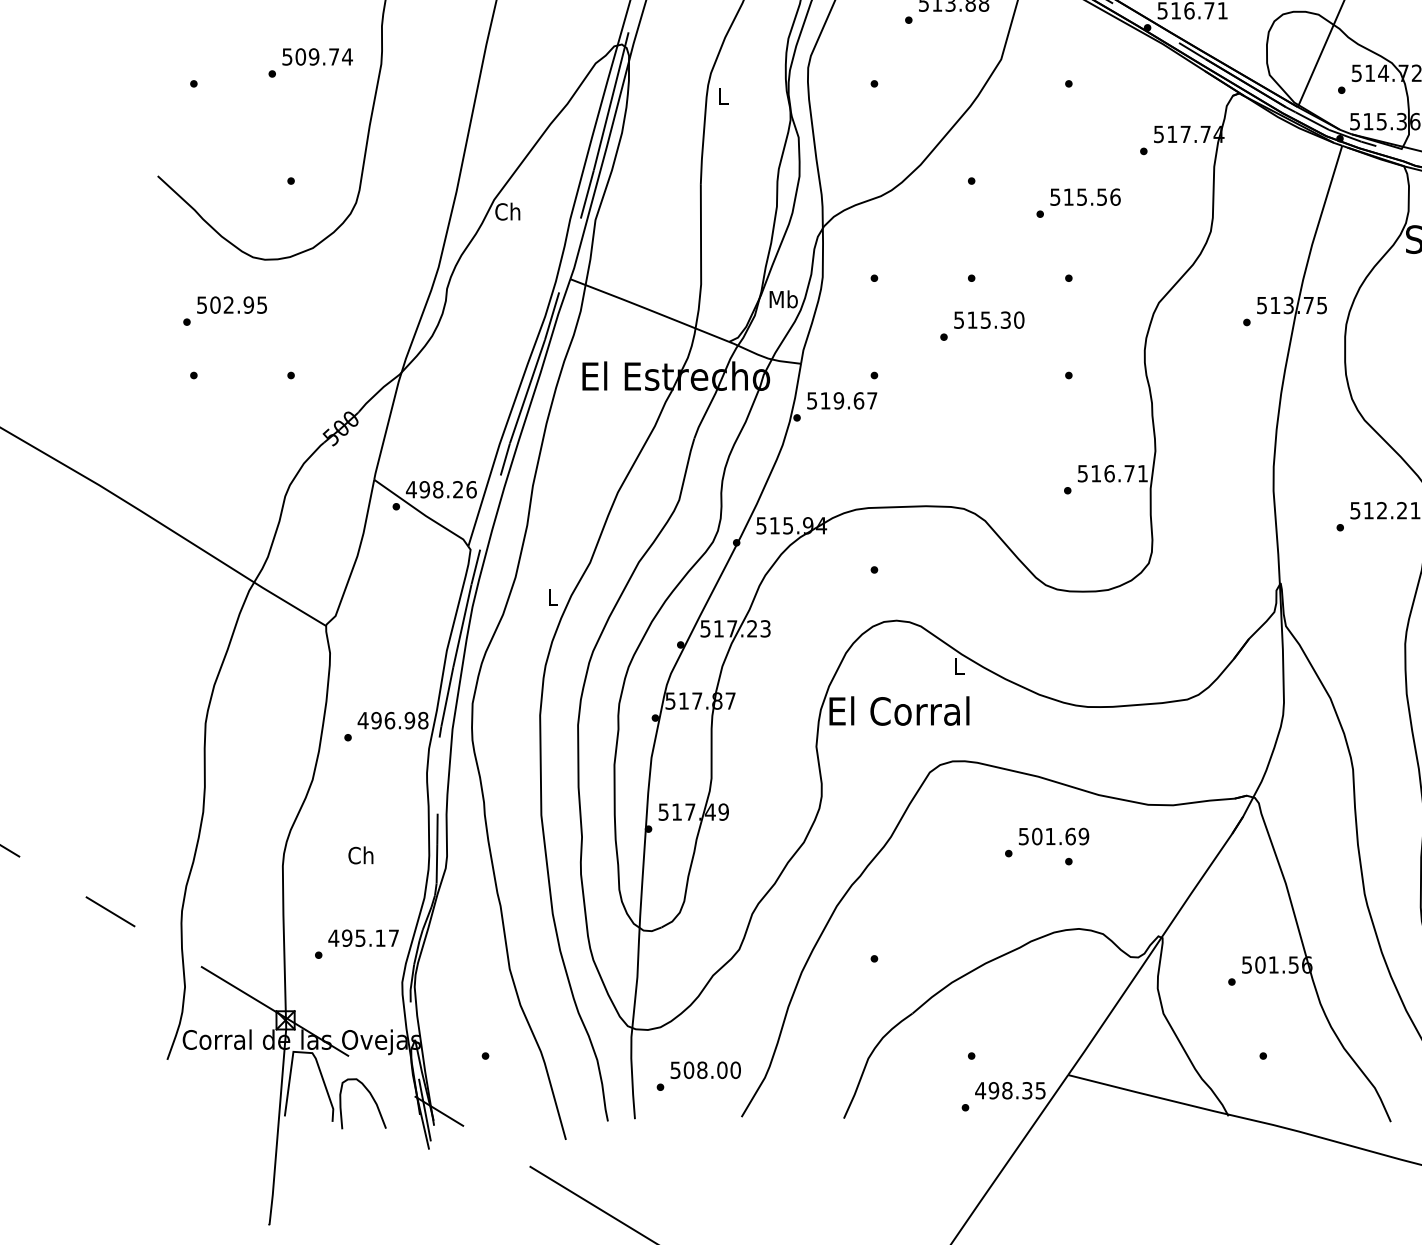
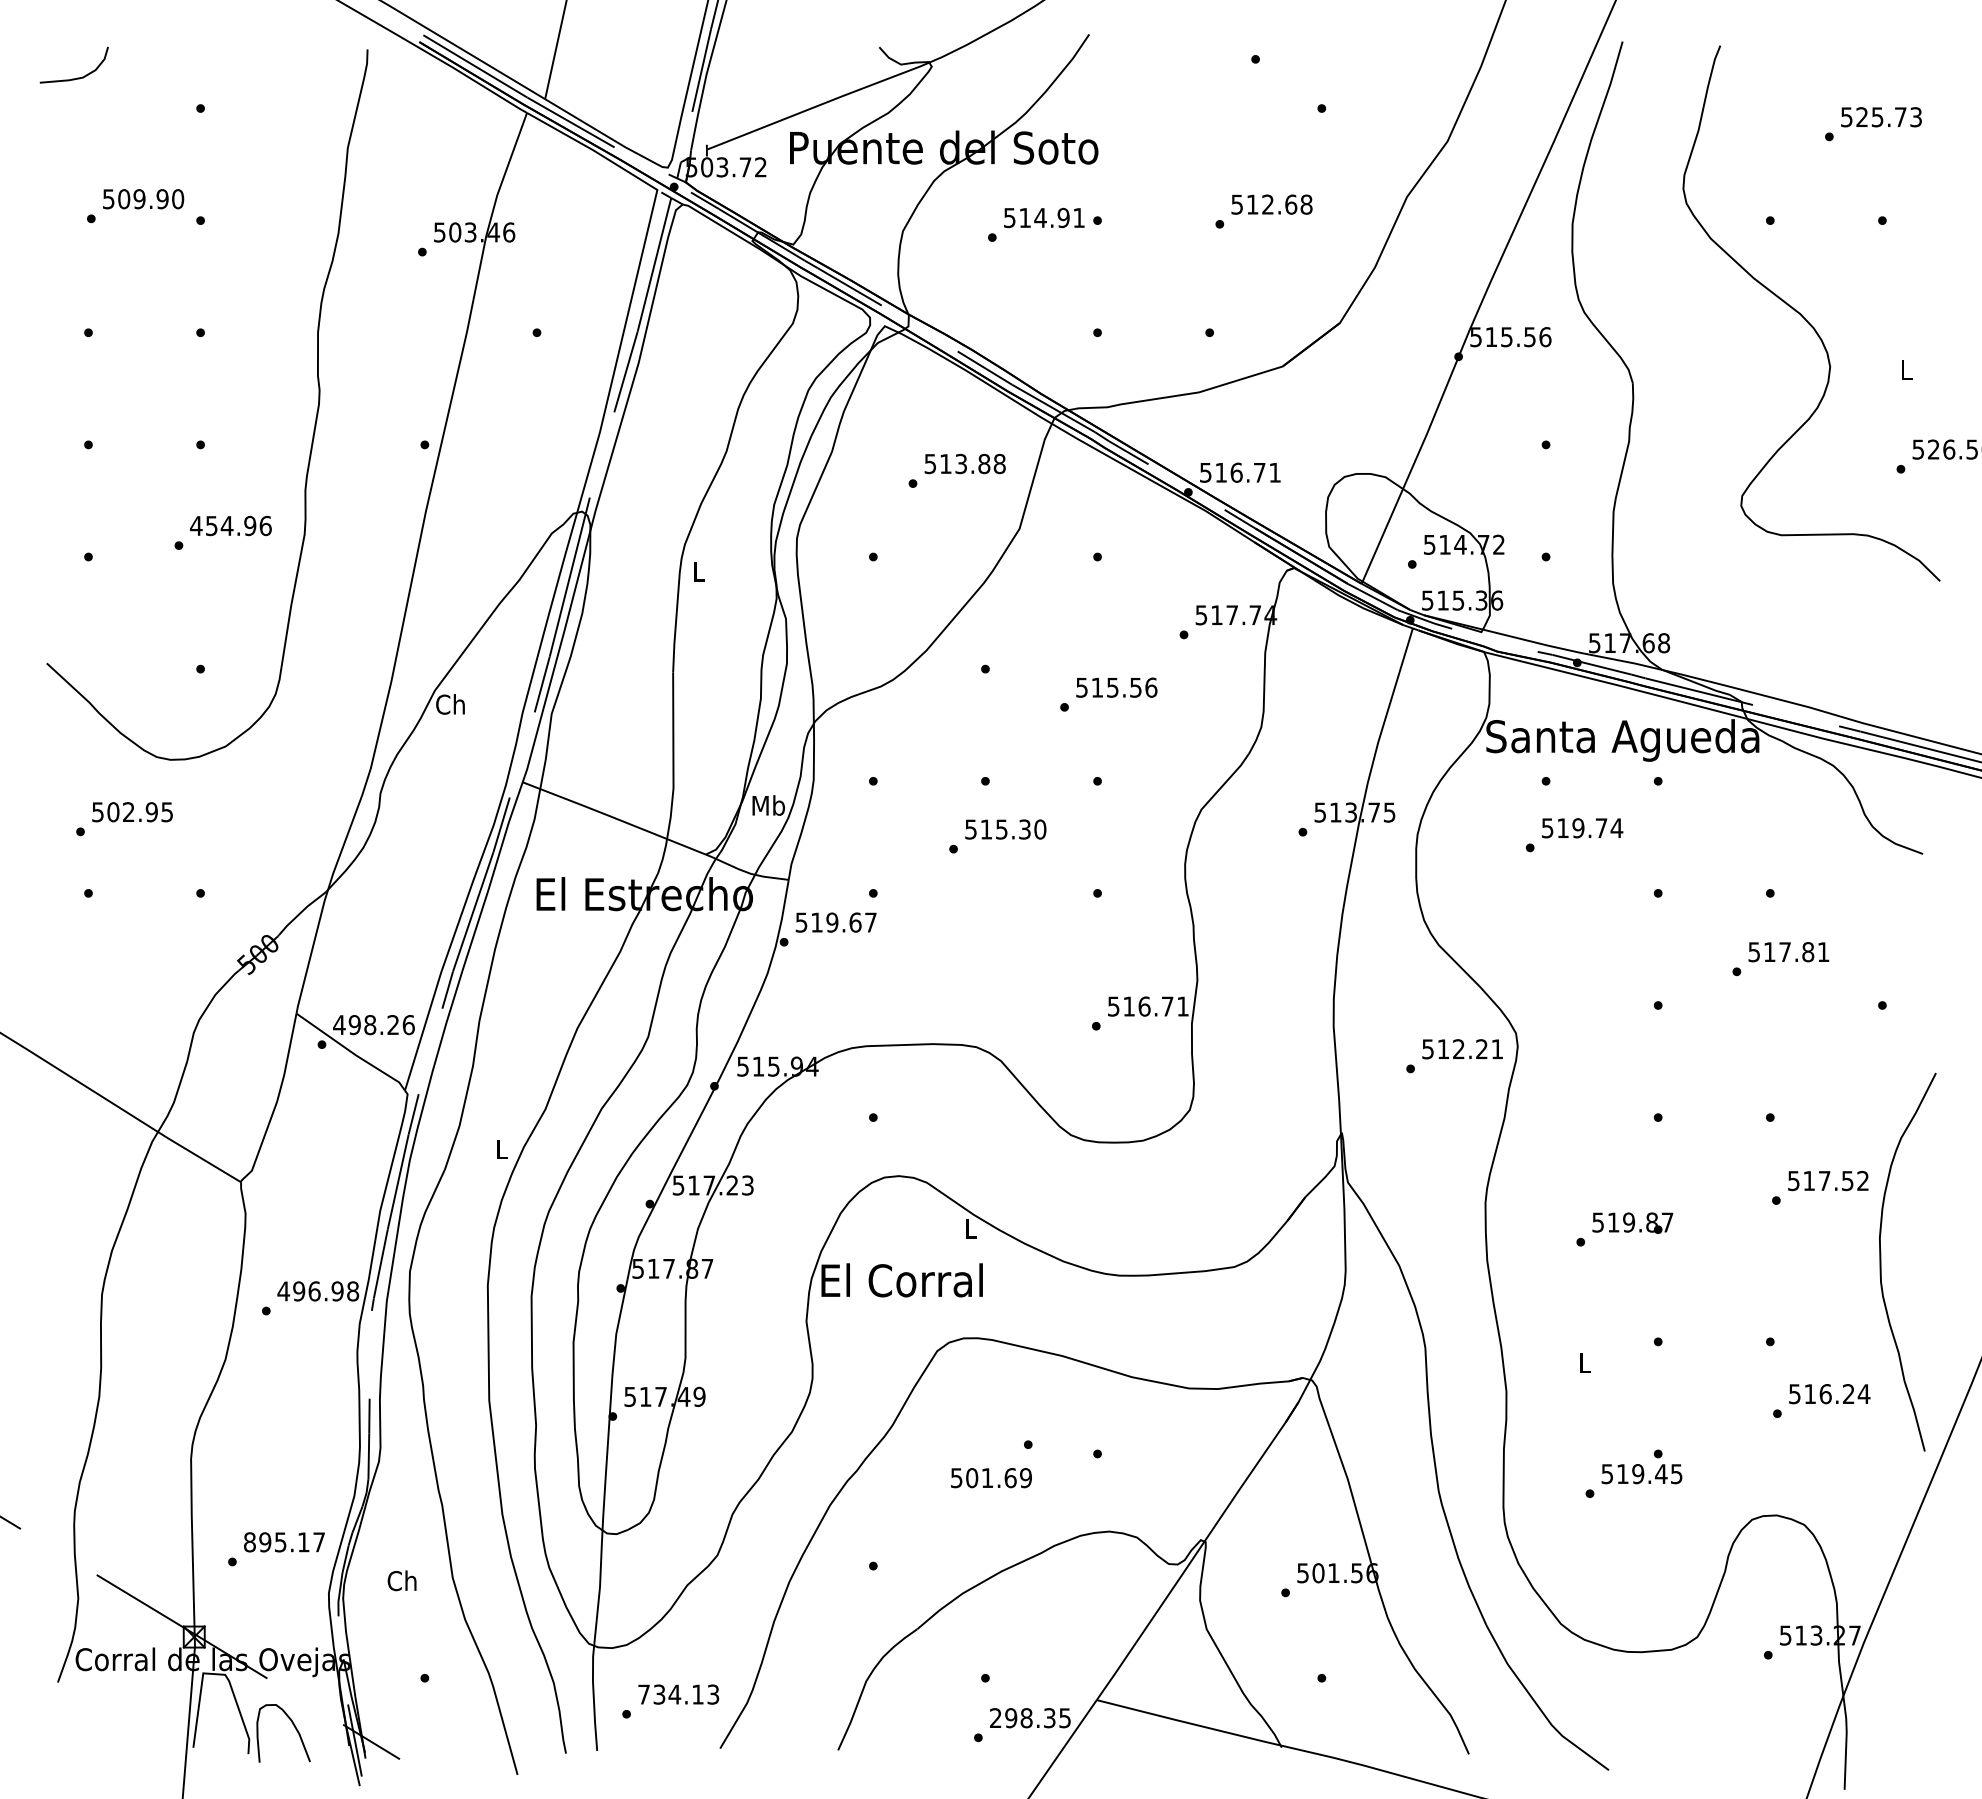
text: (317, 56) -> (230, 525), 509.74 -> 454.96
text: (1054, 836) -> (991, 1478), moved
text: (360, 855) -> (401, 1580), moved
text: (333, 938) -> (249, 1542), 495.17 -> 895.17
text: (705, 1070) -> (678, 1694), 508.00 -> 734.13
text: (980, 1090) -> (995, 1717), 498.35 -> 298.35

